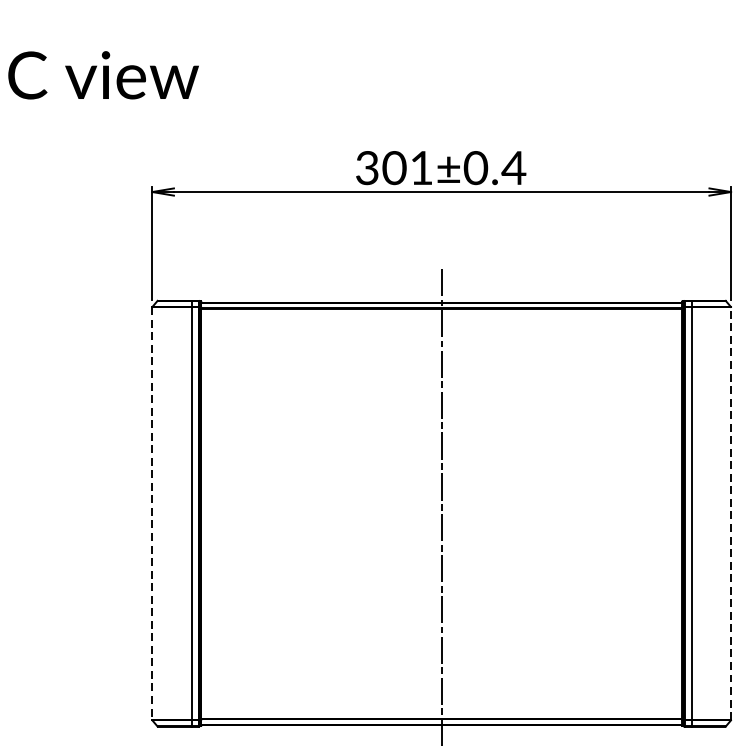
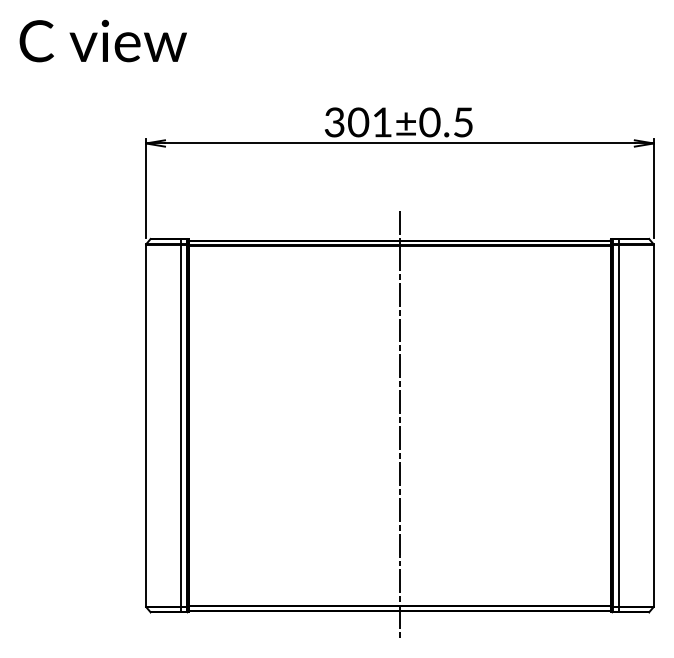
text: (514, 168) -> (463, 122), 301±0.4 -> 301±0.5
line: (730, 513) -> (653, 425), dashed -> solid
line: (152, 514) -> (146, 426), dashed -> solid

